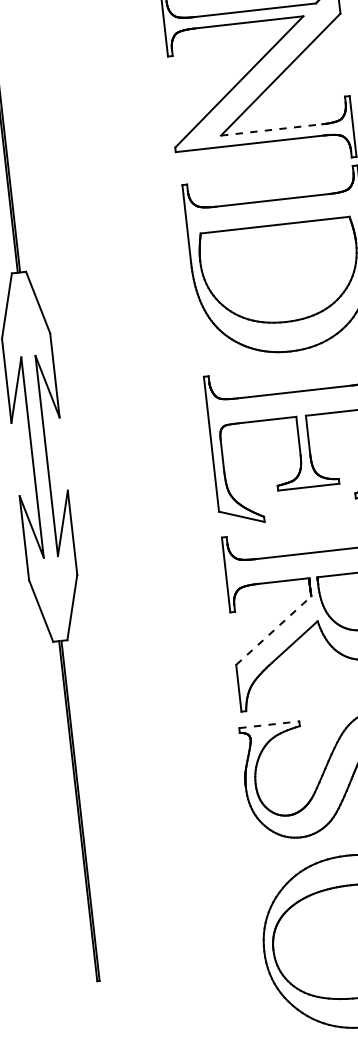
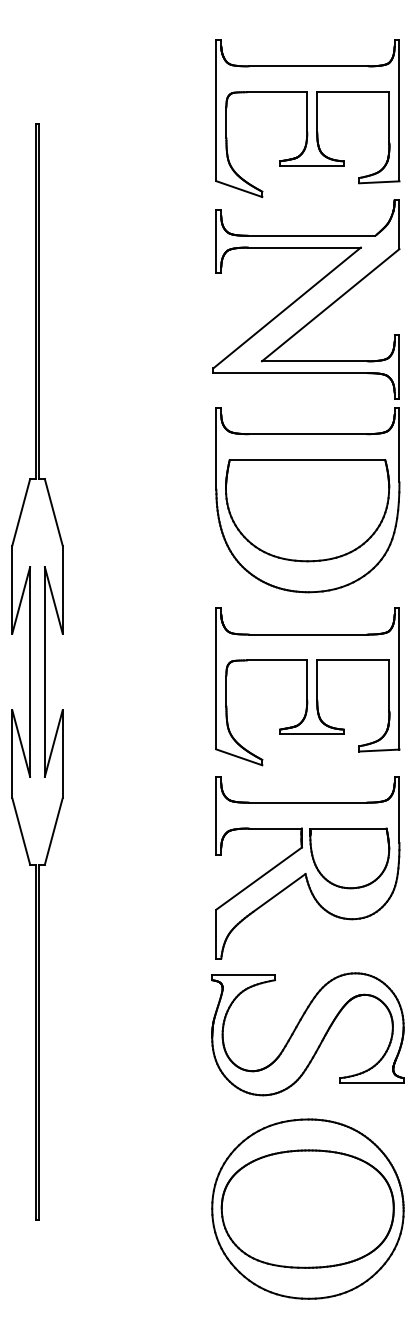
line: (271, 130) -> (314, 361), dashed -> solid
line: (274, 630) -> (259, 878), dashed -> solid
line: (270, 724) -> (244, 975), dashed -> solid

